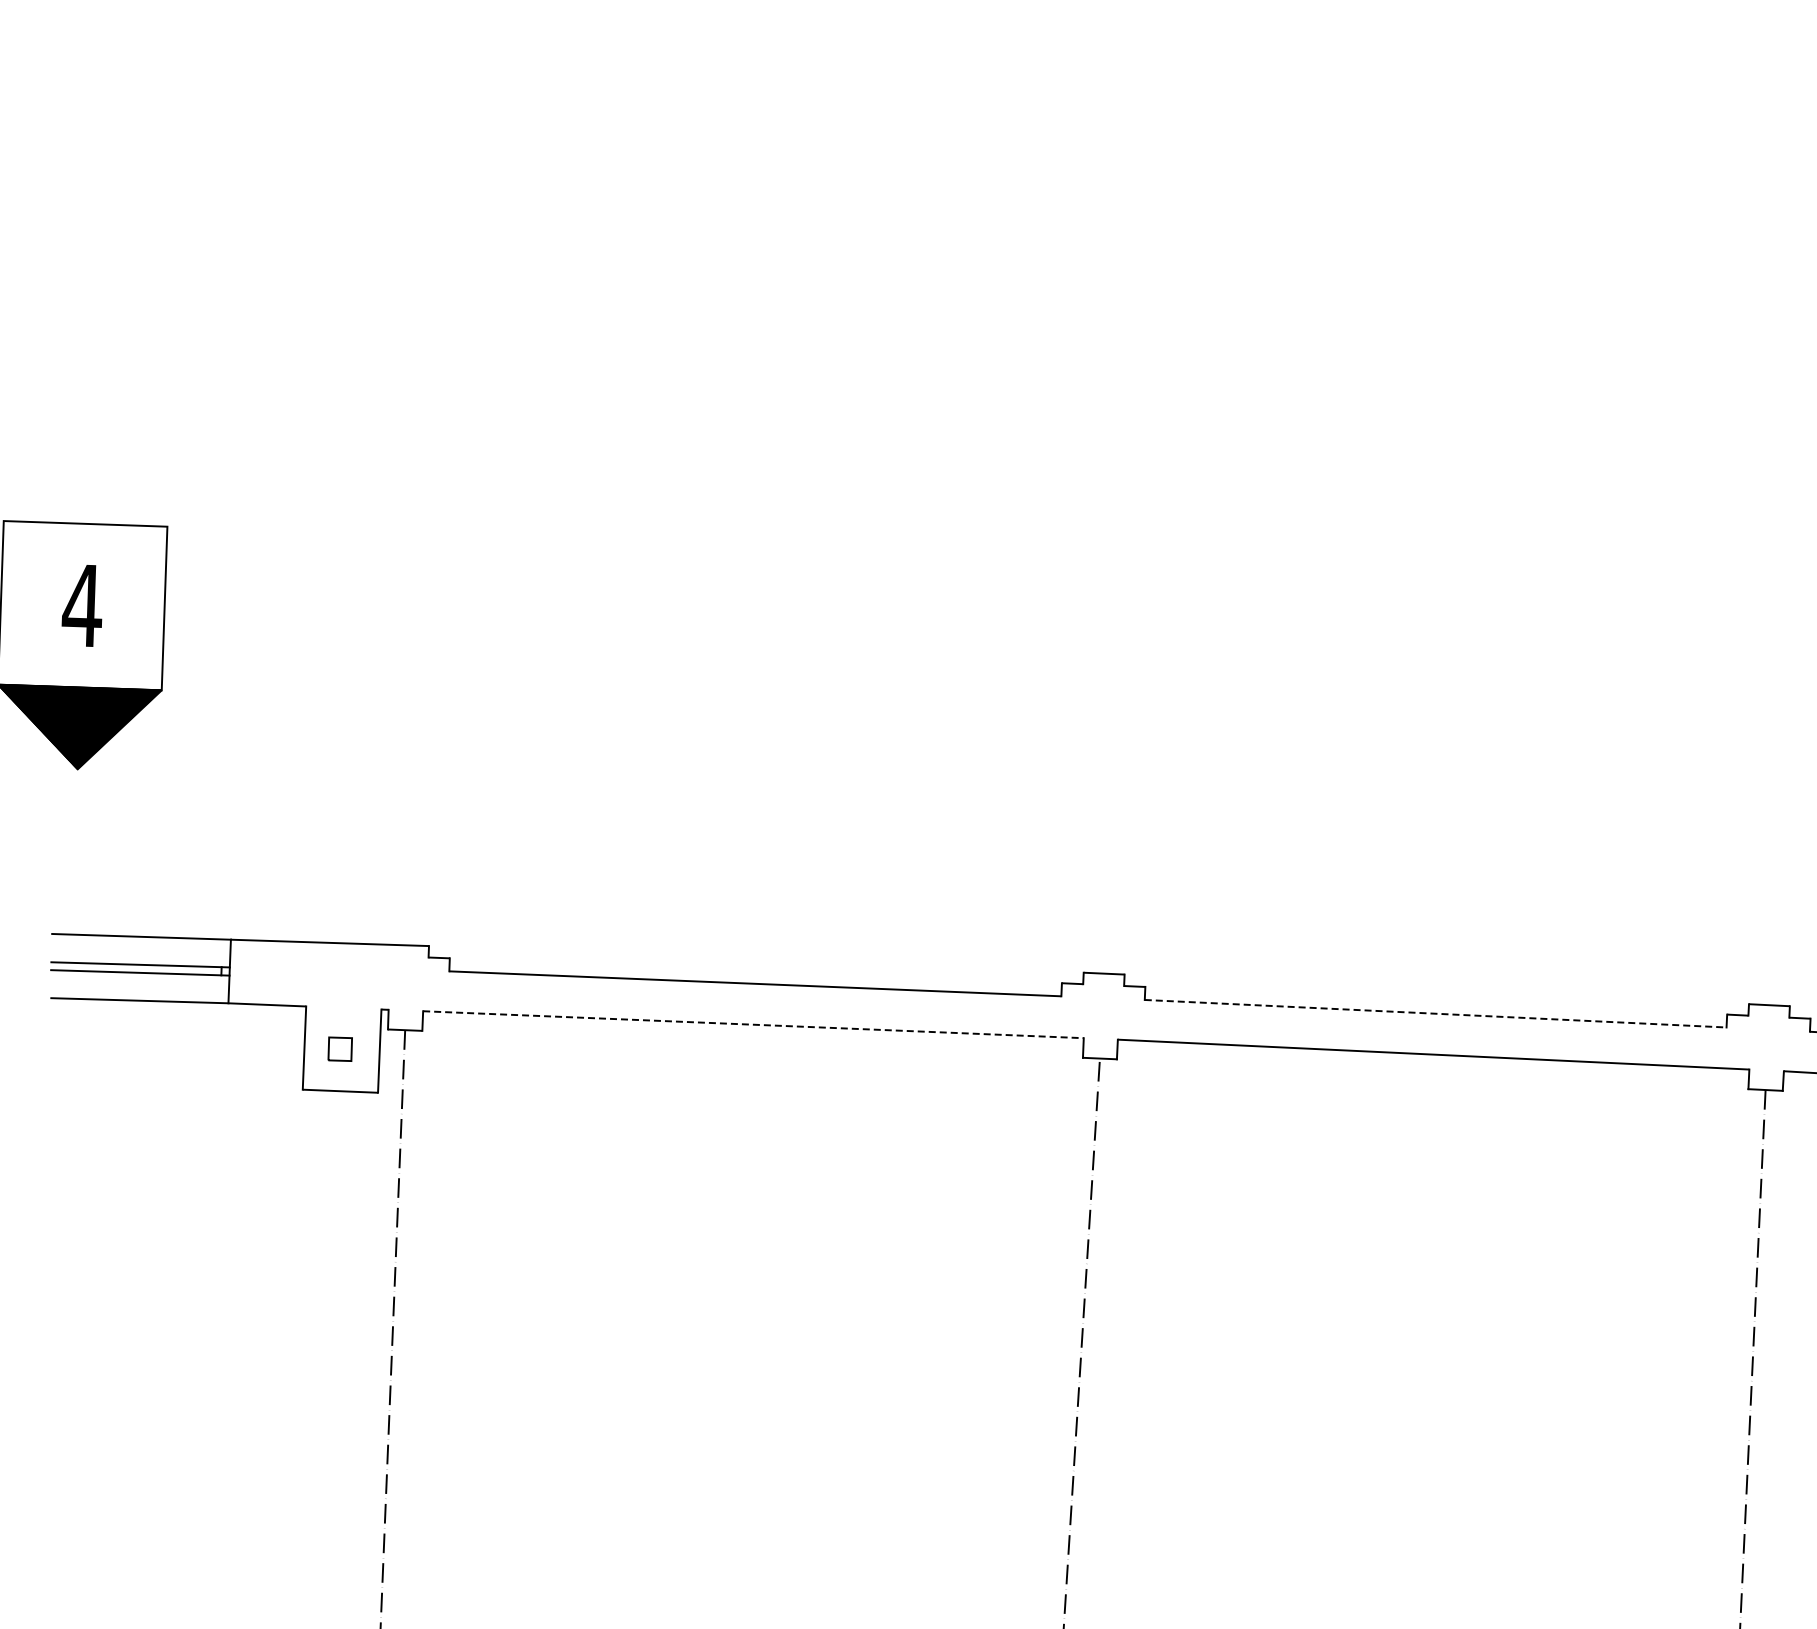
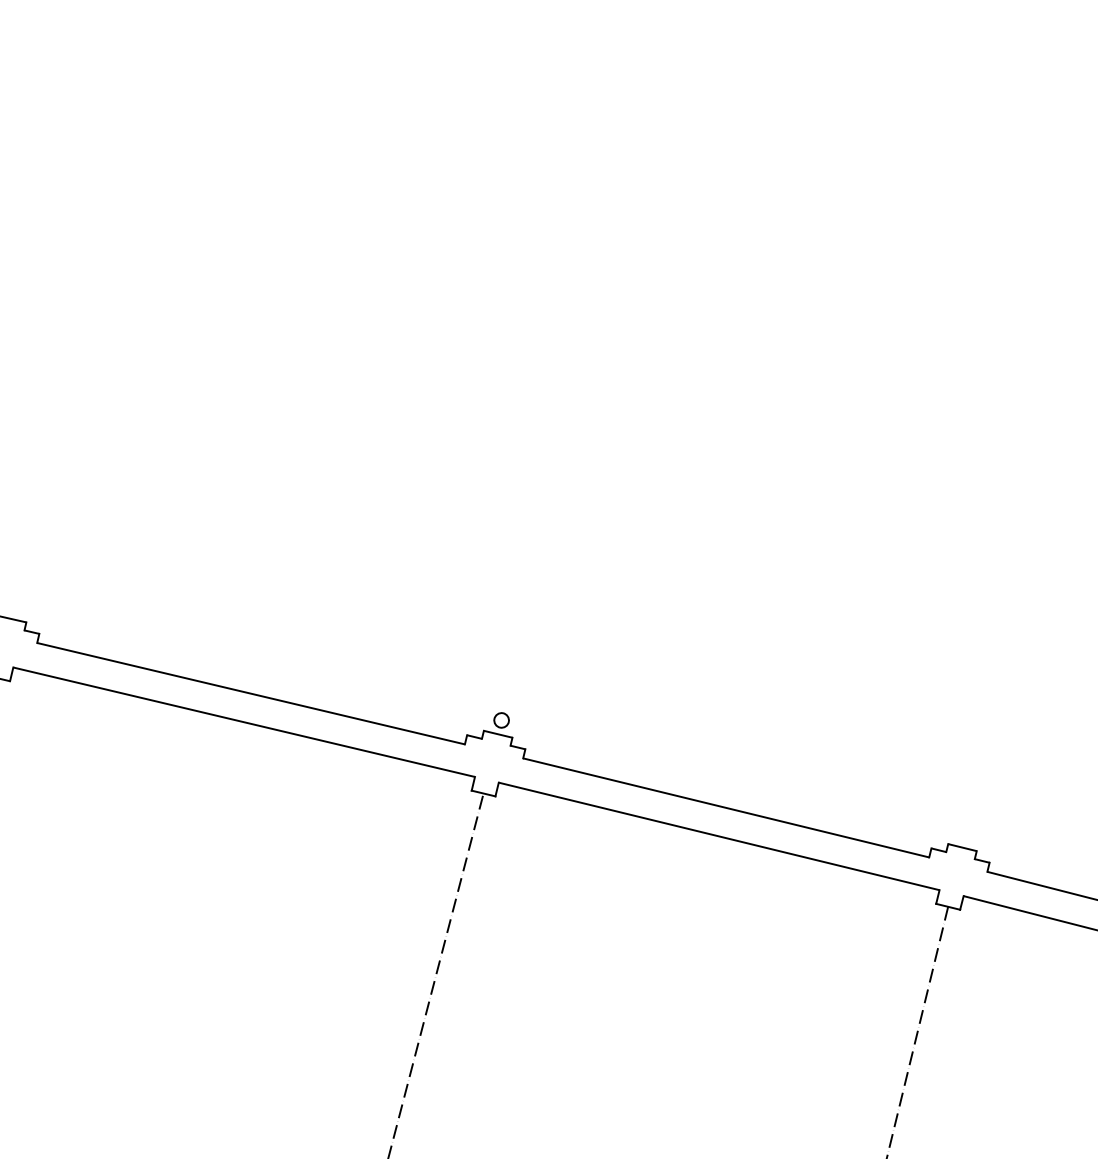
circle: (1105, 953) -> (501, 720), added
line: (1436, 1013) -> (726, 807), dashed -> solid
line: (753, 1024) -> (244, 722), dashed -> solid

